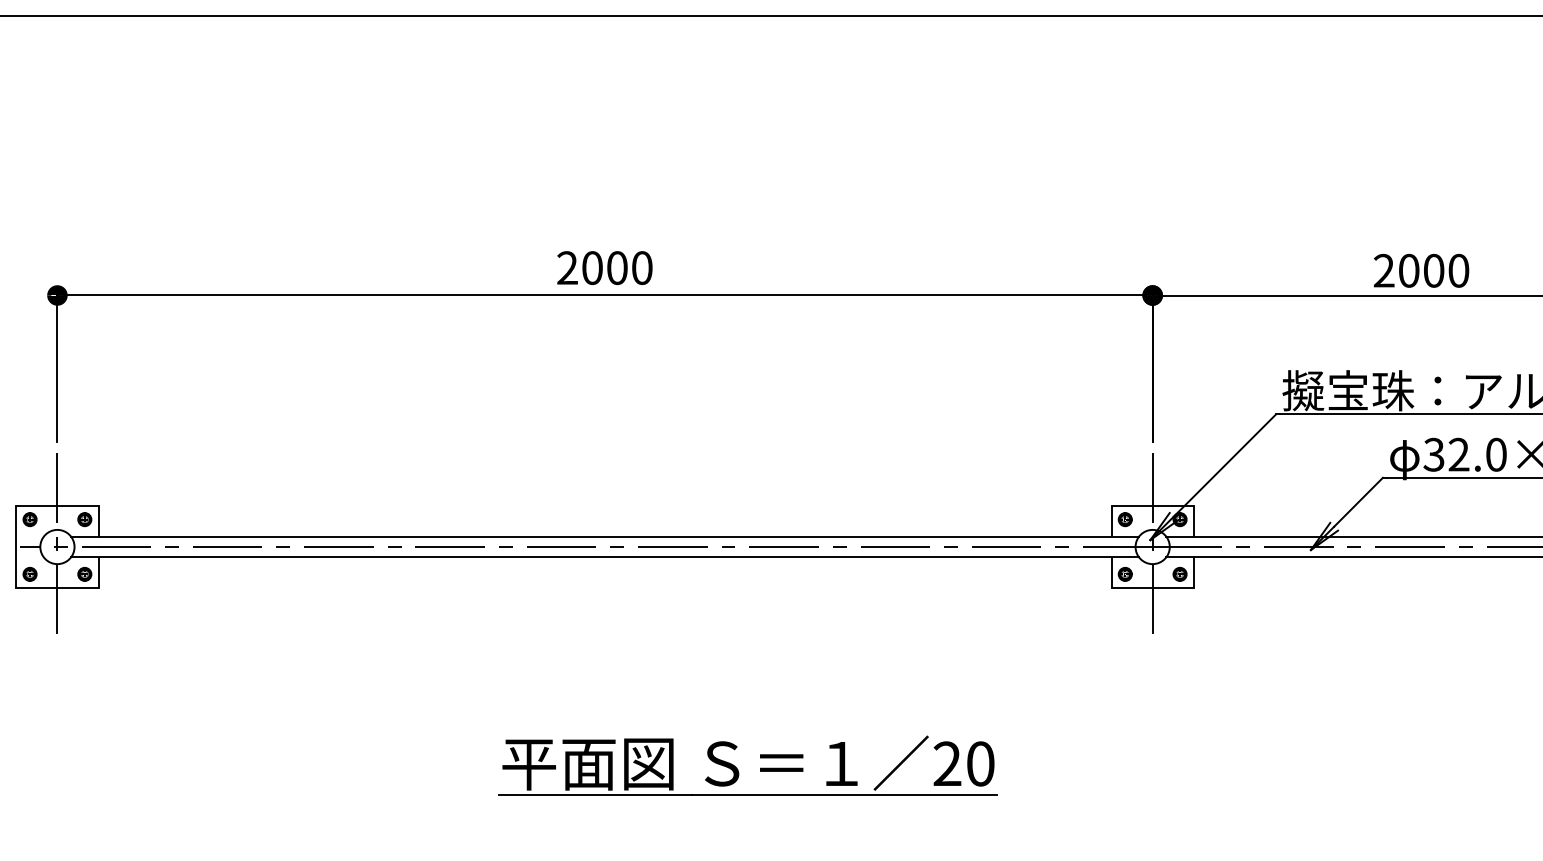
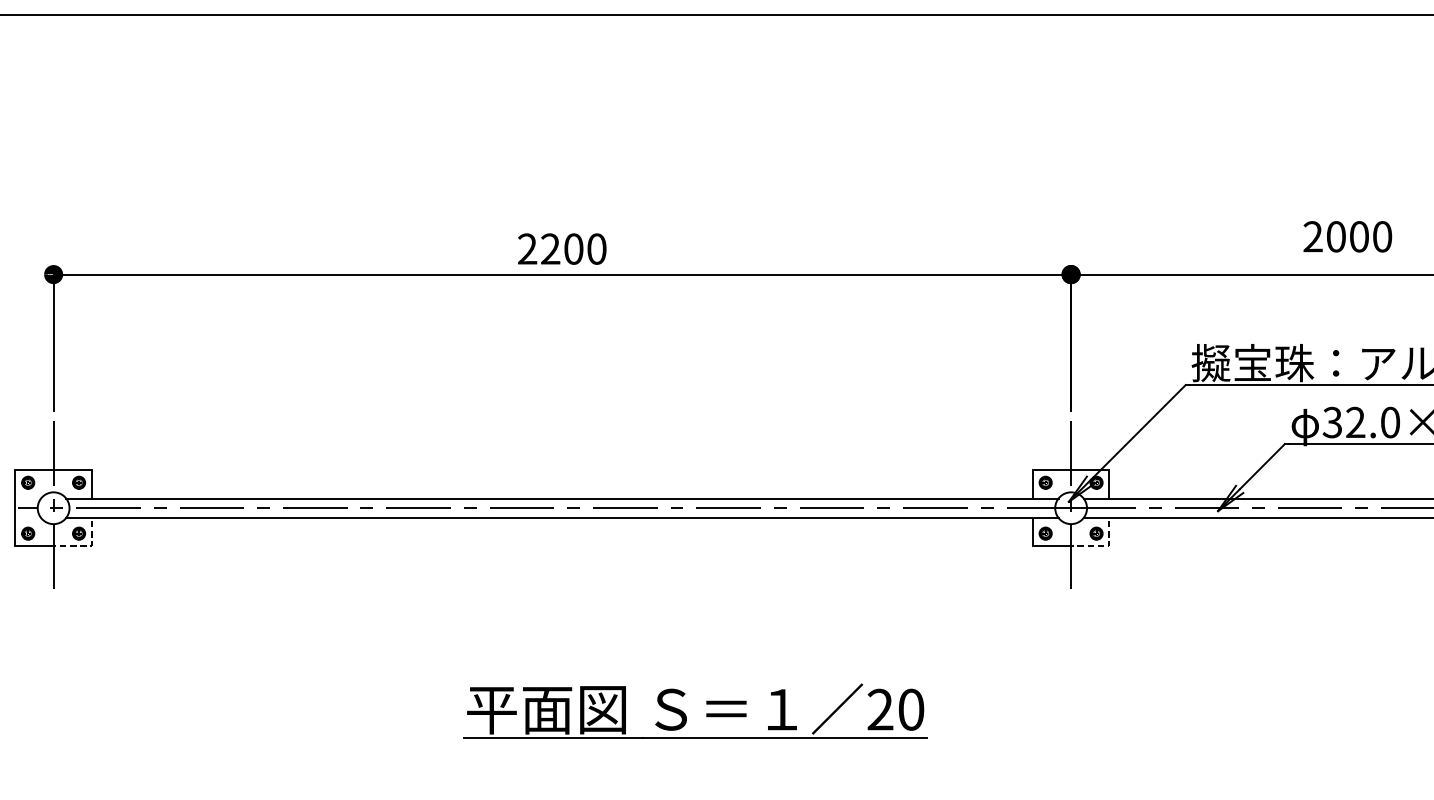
text: (592, 268) -> (550, 249), 2000 -> 2200
text: (1421, 270) -> (1347, 236), moved
line: (91, 588) -> (85, 546), solid -> dashed
line: (1186, 588) -> (1102, 546), solid -> dashed

